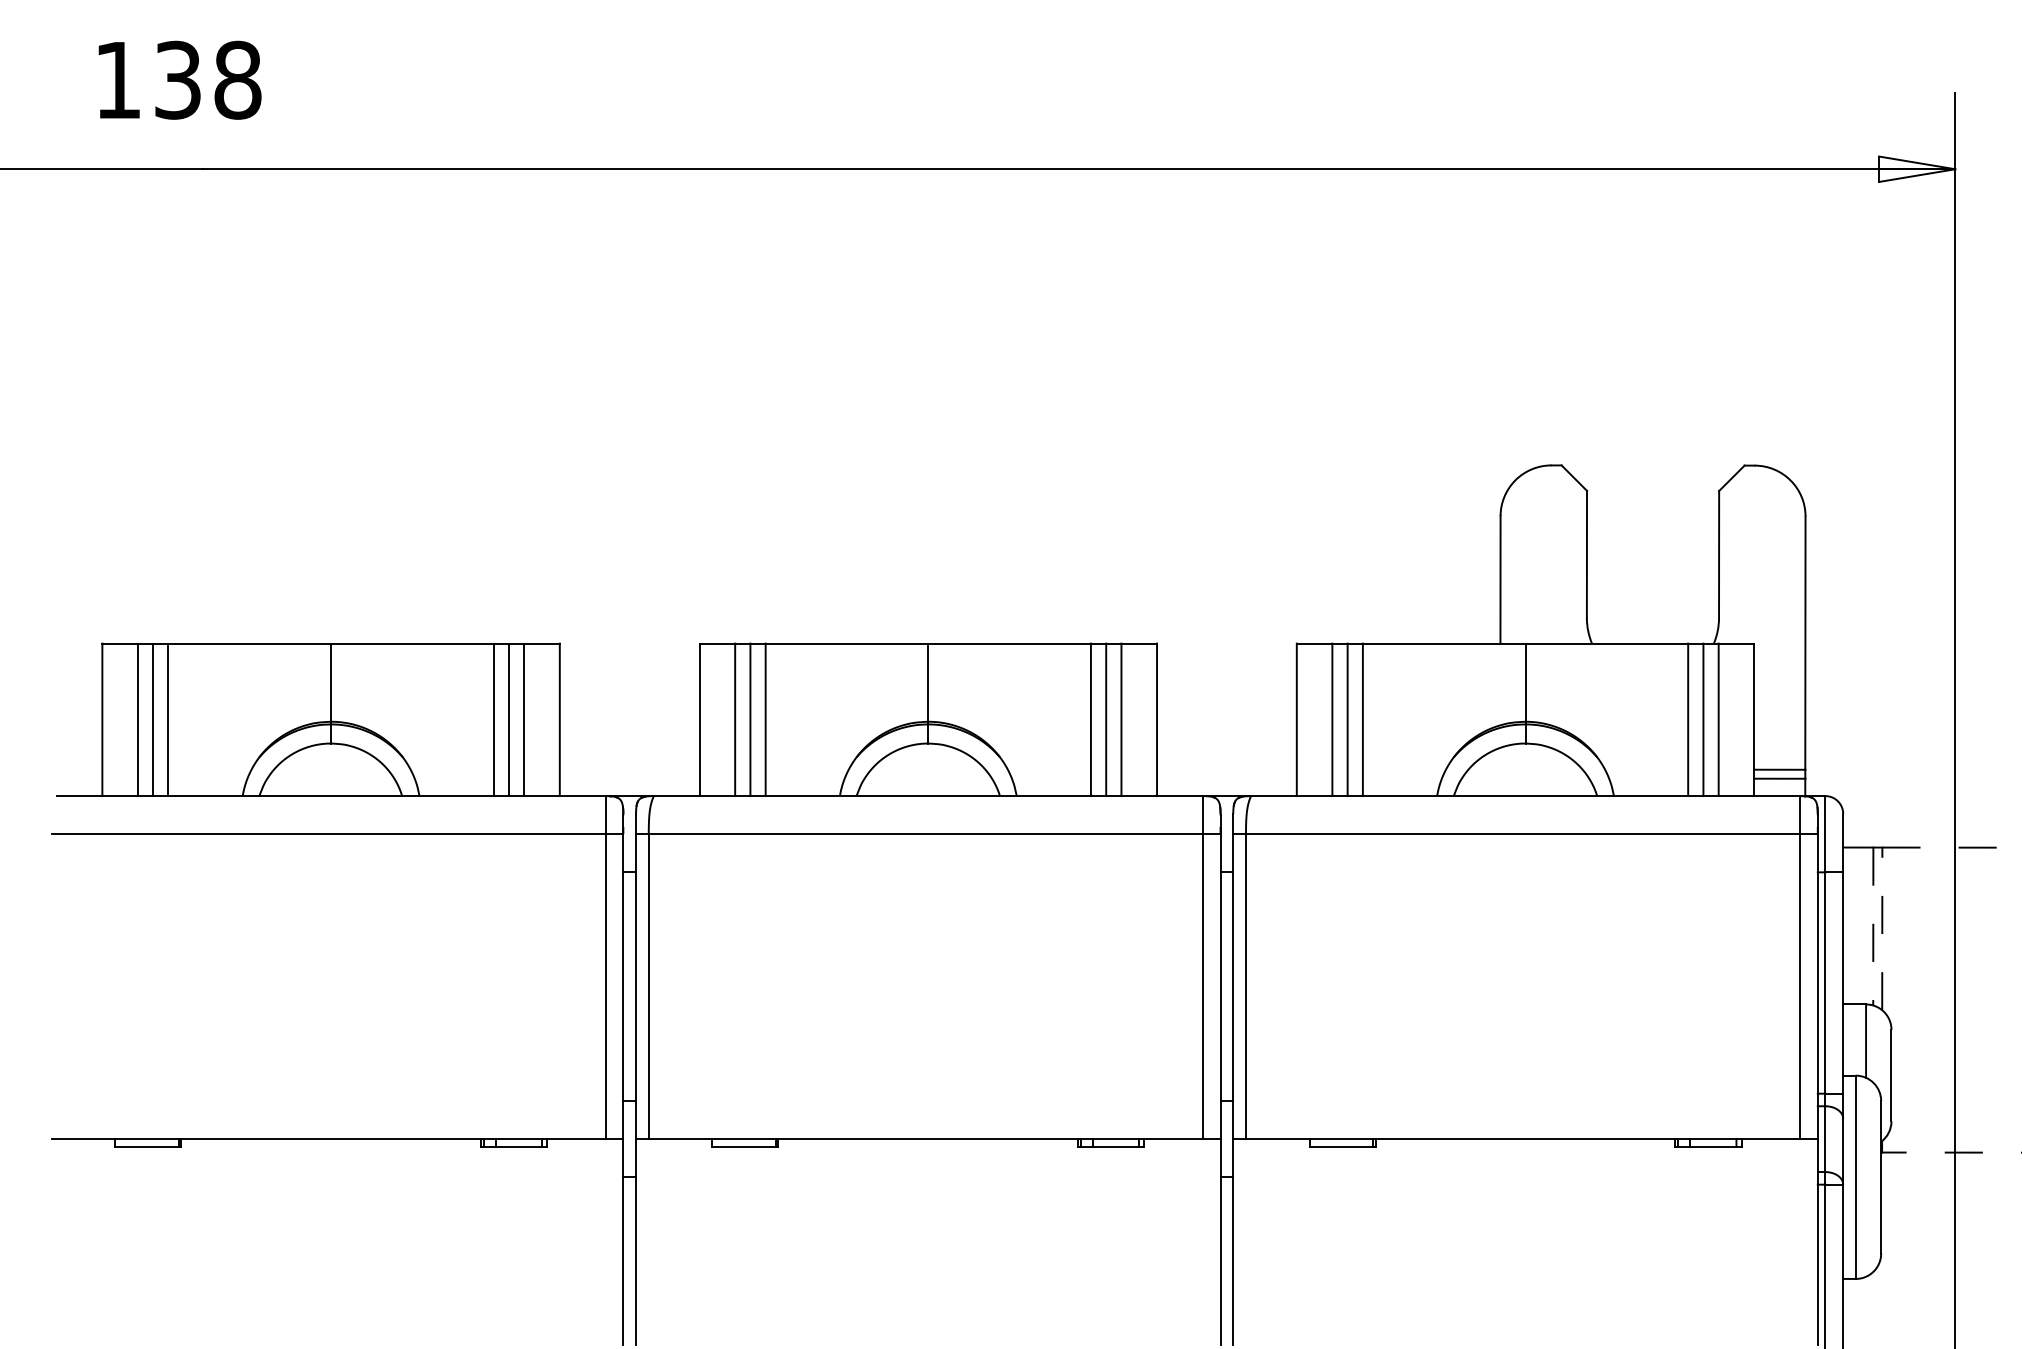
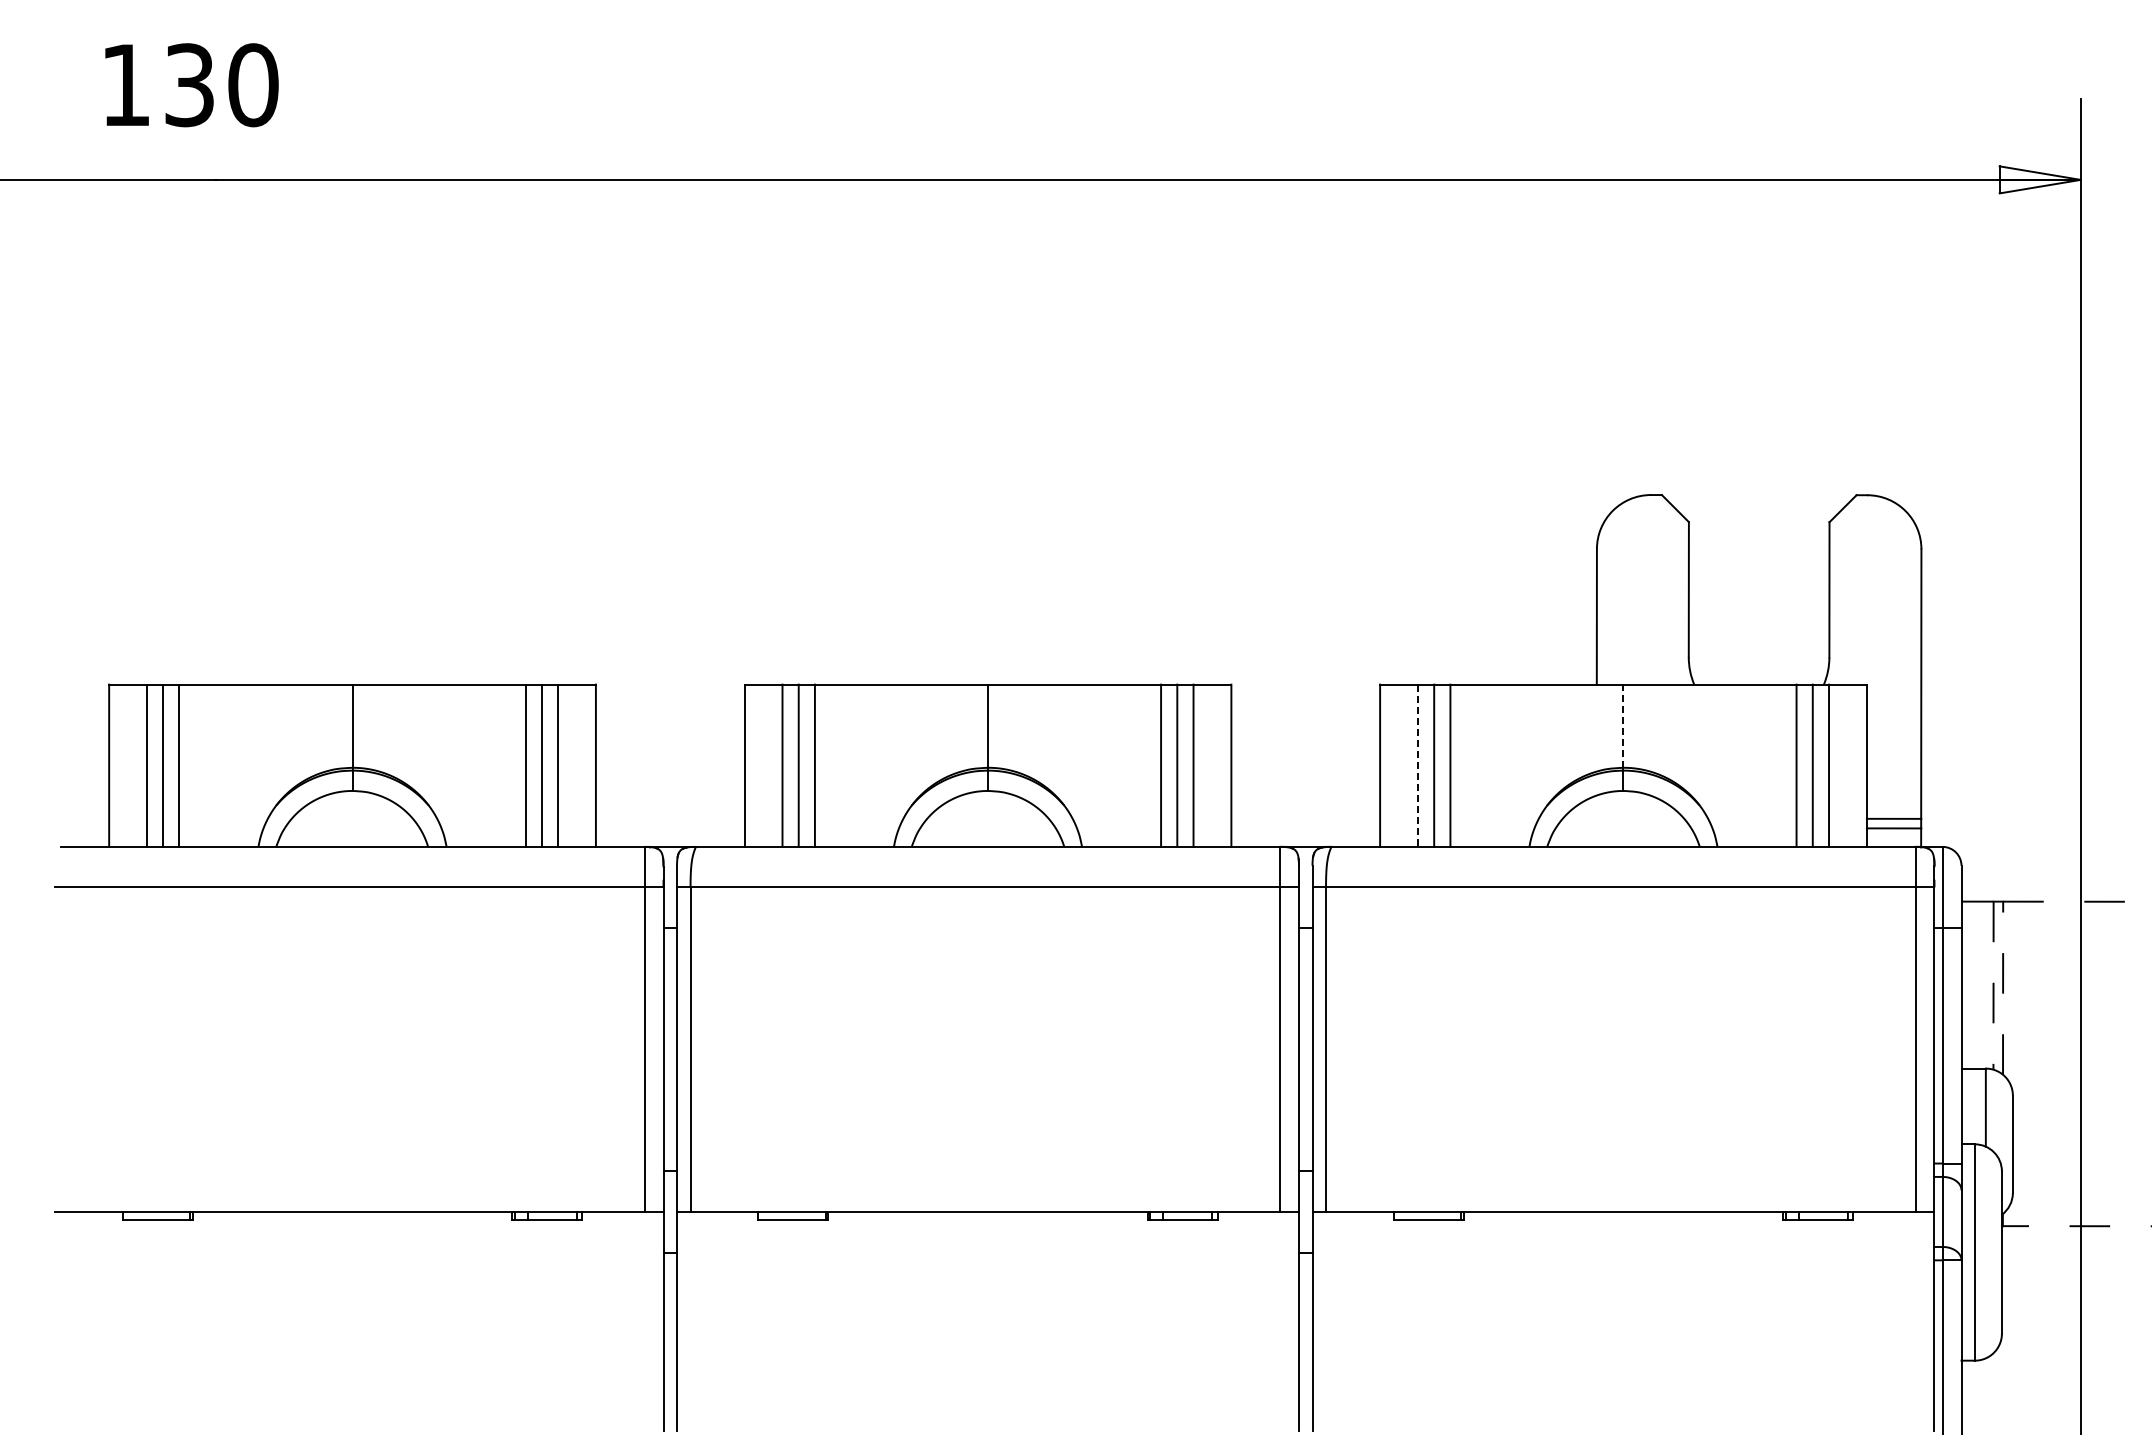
text: (238, 80) -> (253, 85), 138 -> 130
line: (1525, 682) -> (1623, 726), solid -> dashed
line: (1331, 720) -> (1417, 766), solid -> dashed

